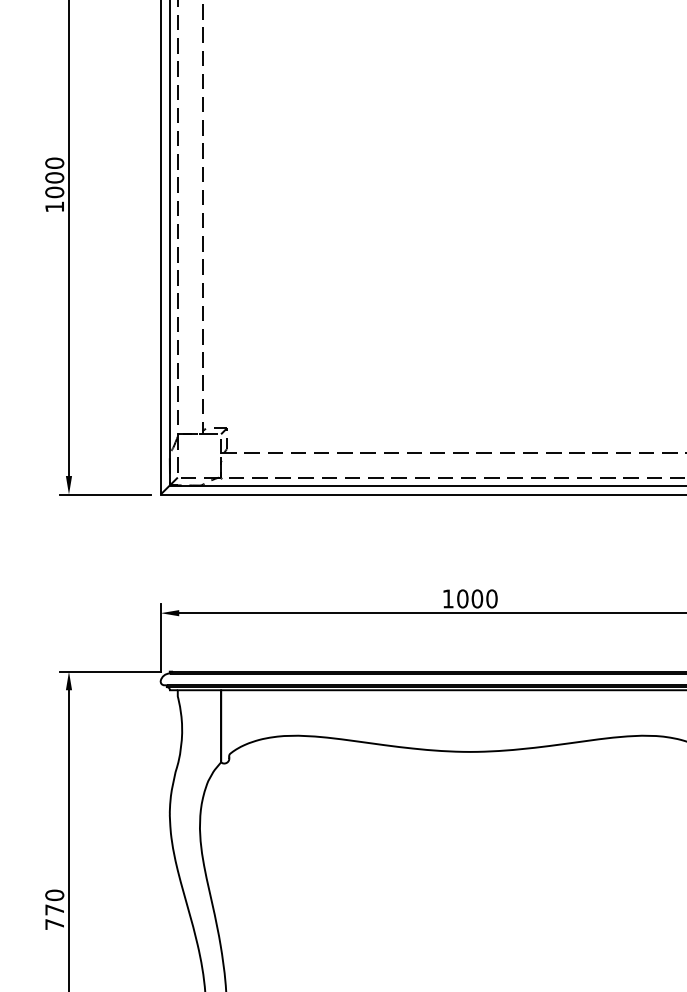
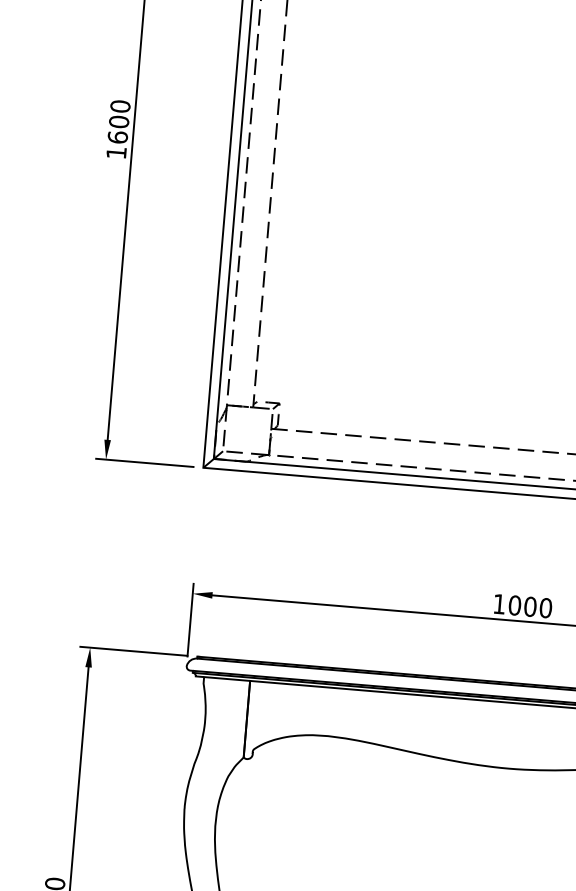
text: (54, 192) -> (117, 137), 1000 -> 1600

